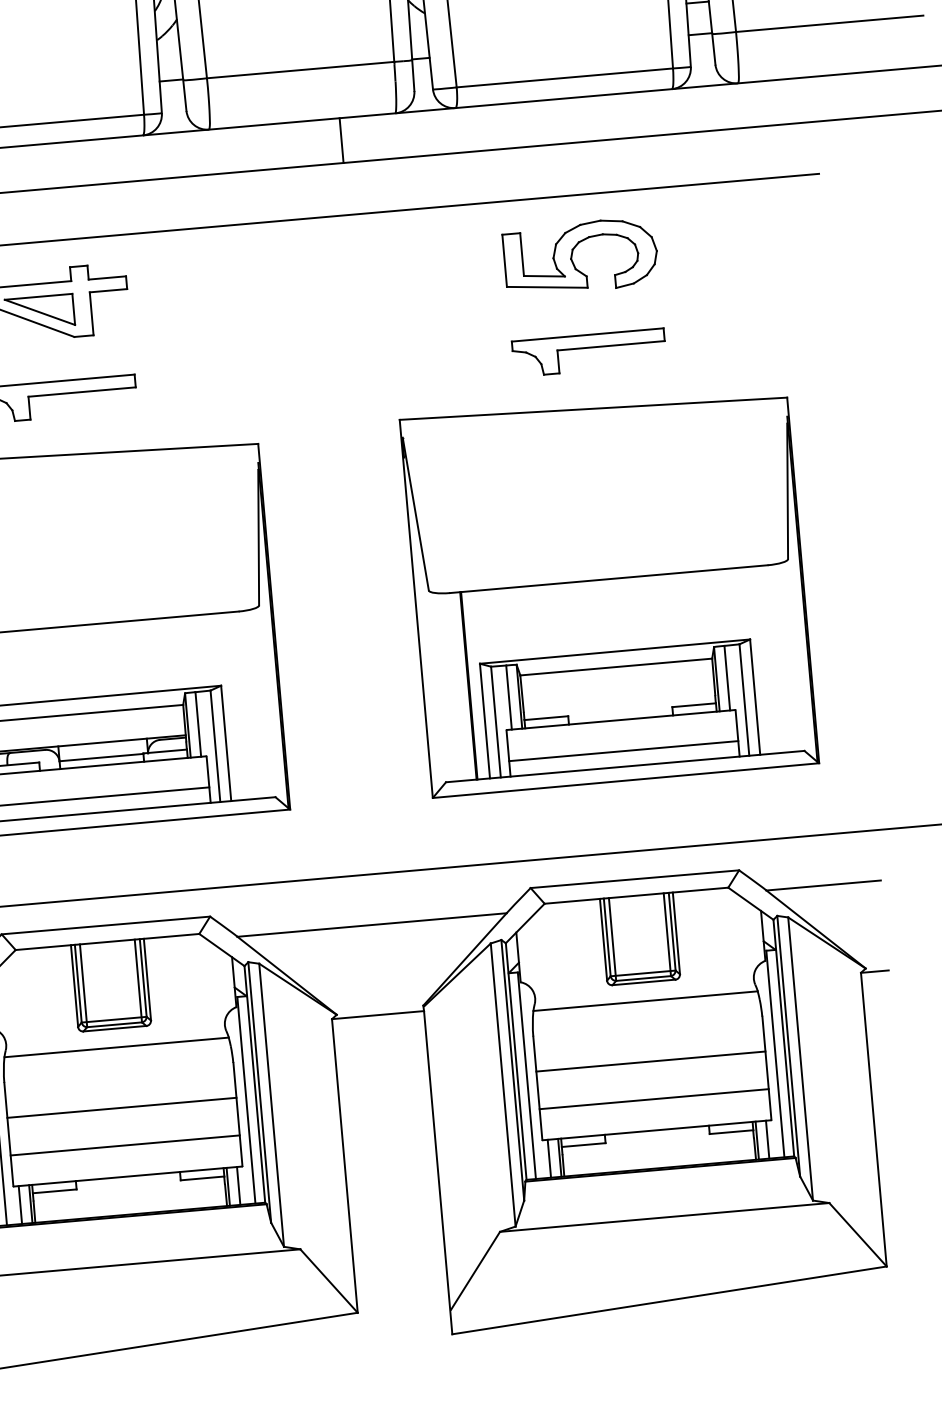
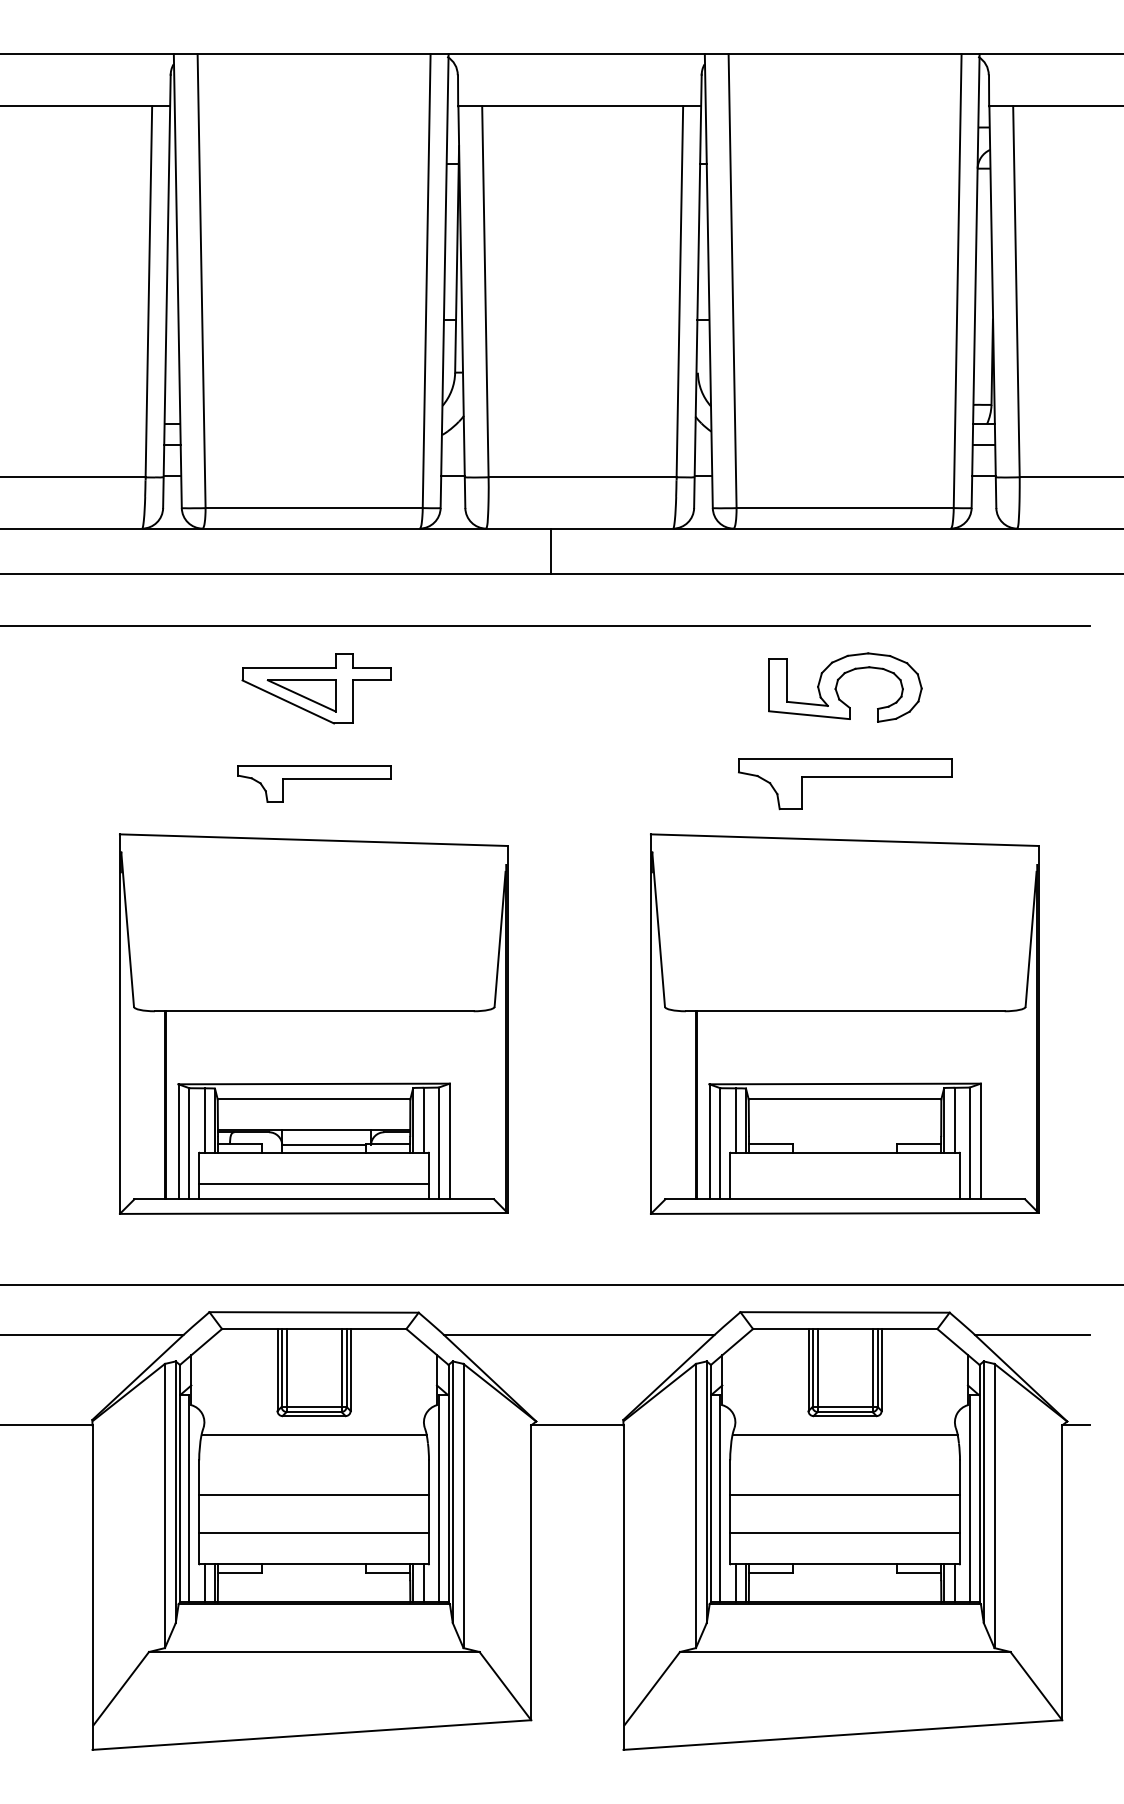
line: (341, 140) -> (551, 550), moved
part: (589, 352) -> (845, 783), size x1.4
line: (624, 750) -> (845, 1183), removed

